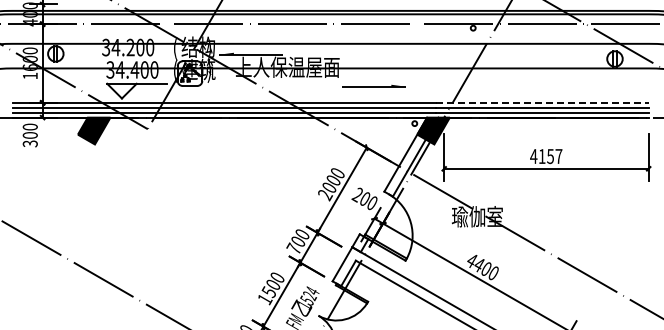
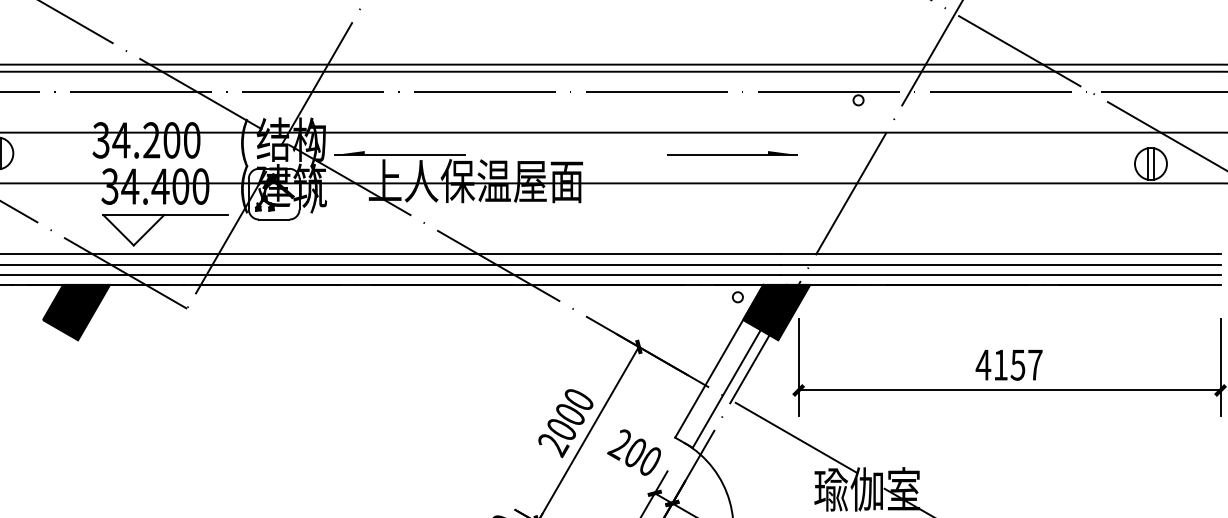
part: (373, 85) -> (731, 152), moved
line: (542, 102) -> (1001, 253), dashed -> solid

